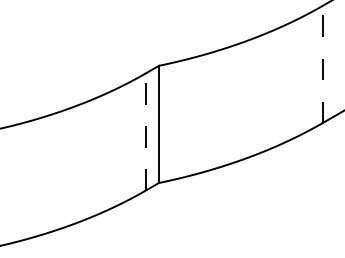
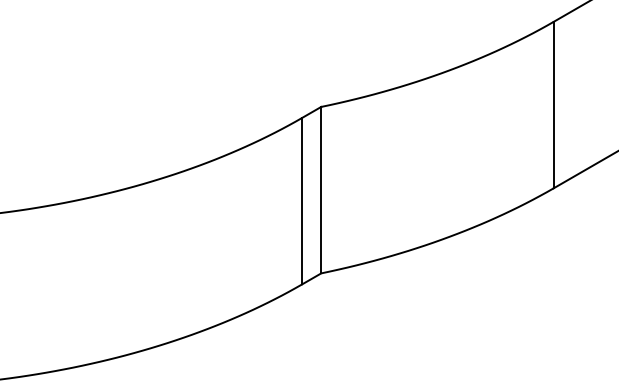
line: (322, 64) -> (553, 104), dashed -> solid
line: (145, 131) -> (302, 200), dashed -> solid

